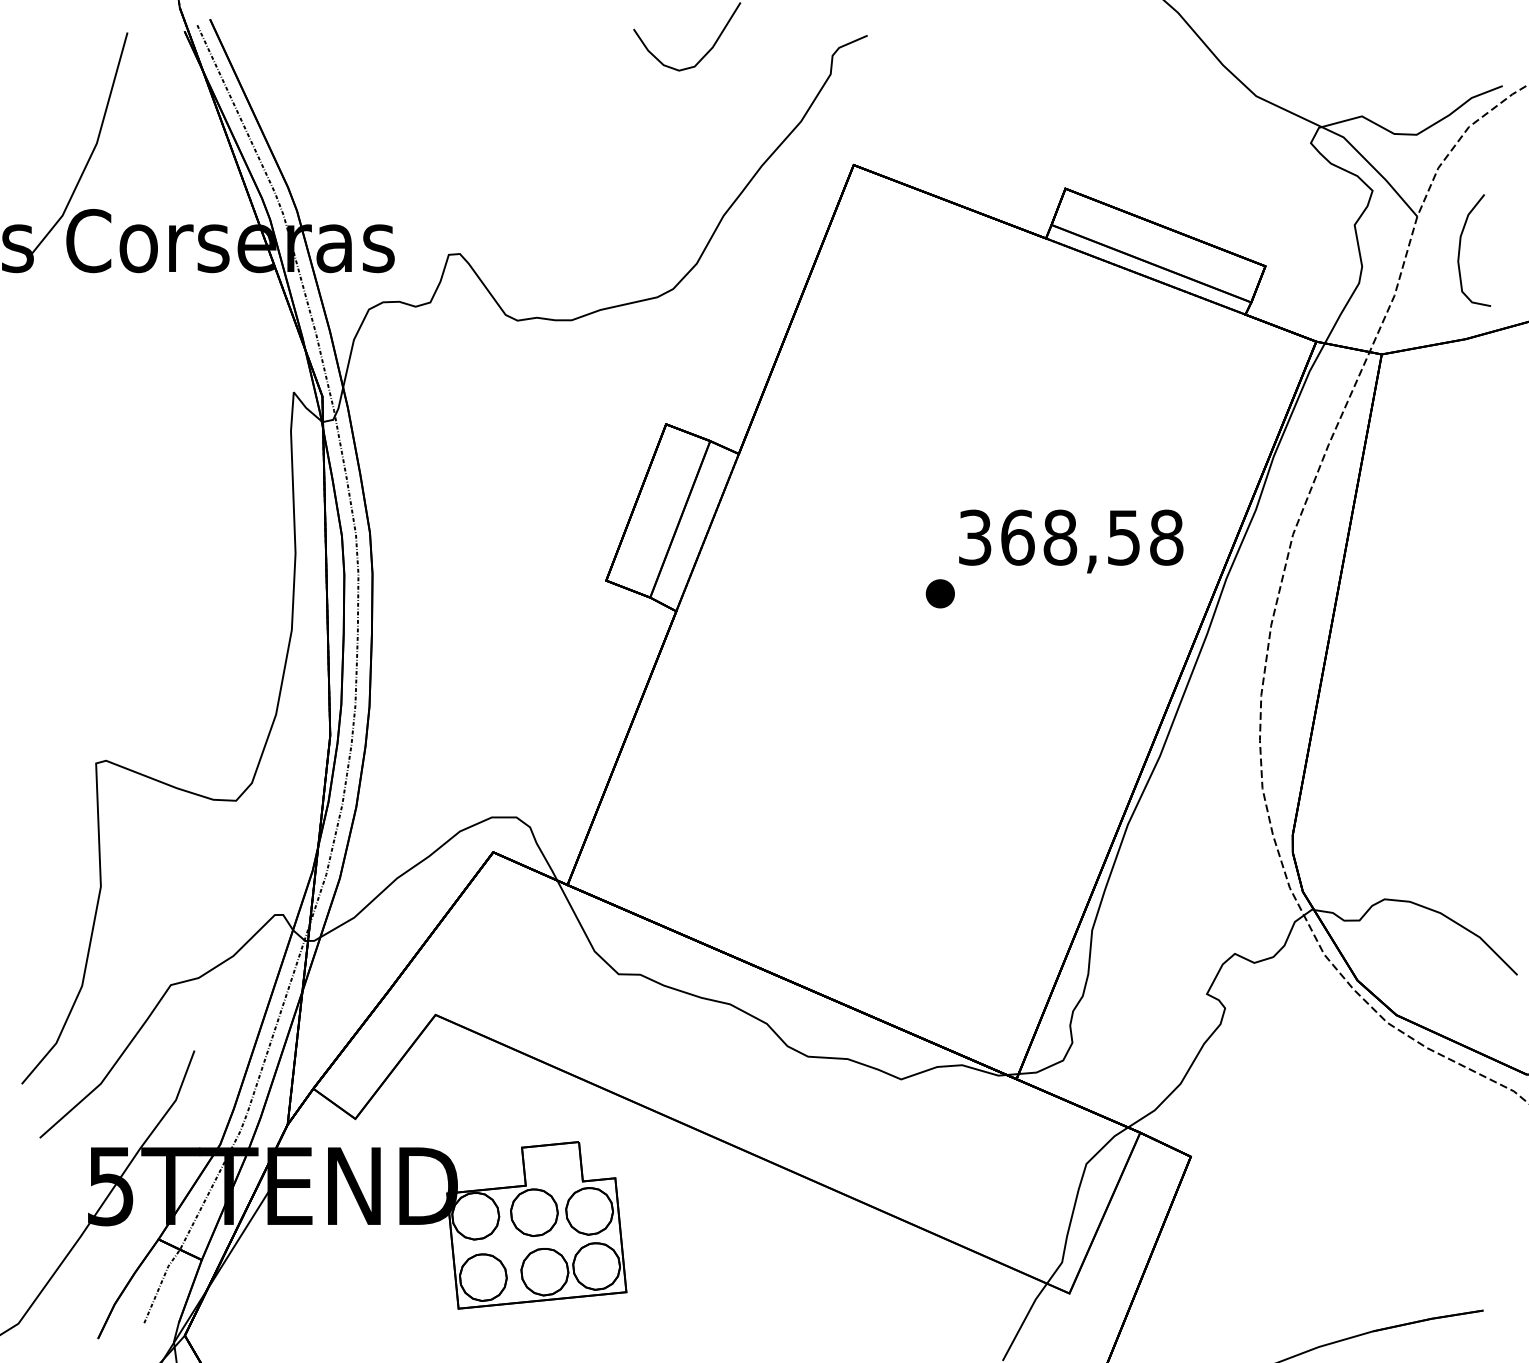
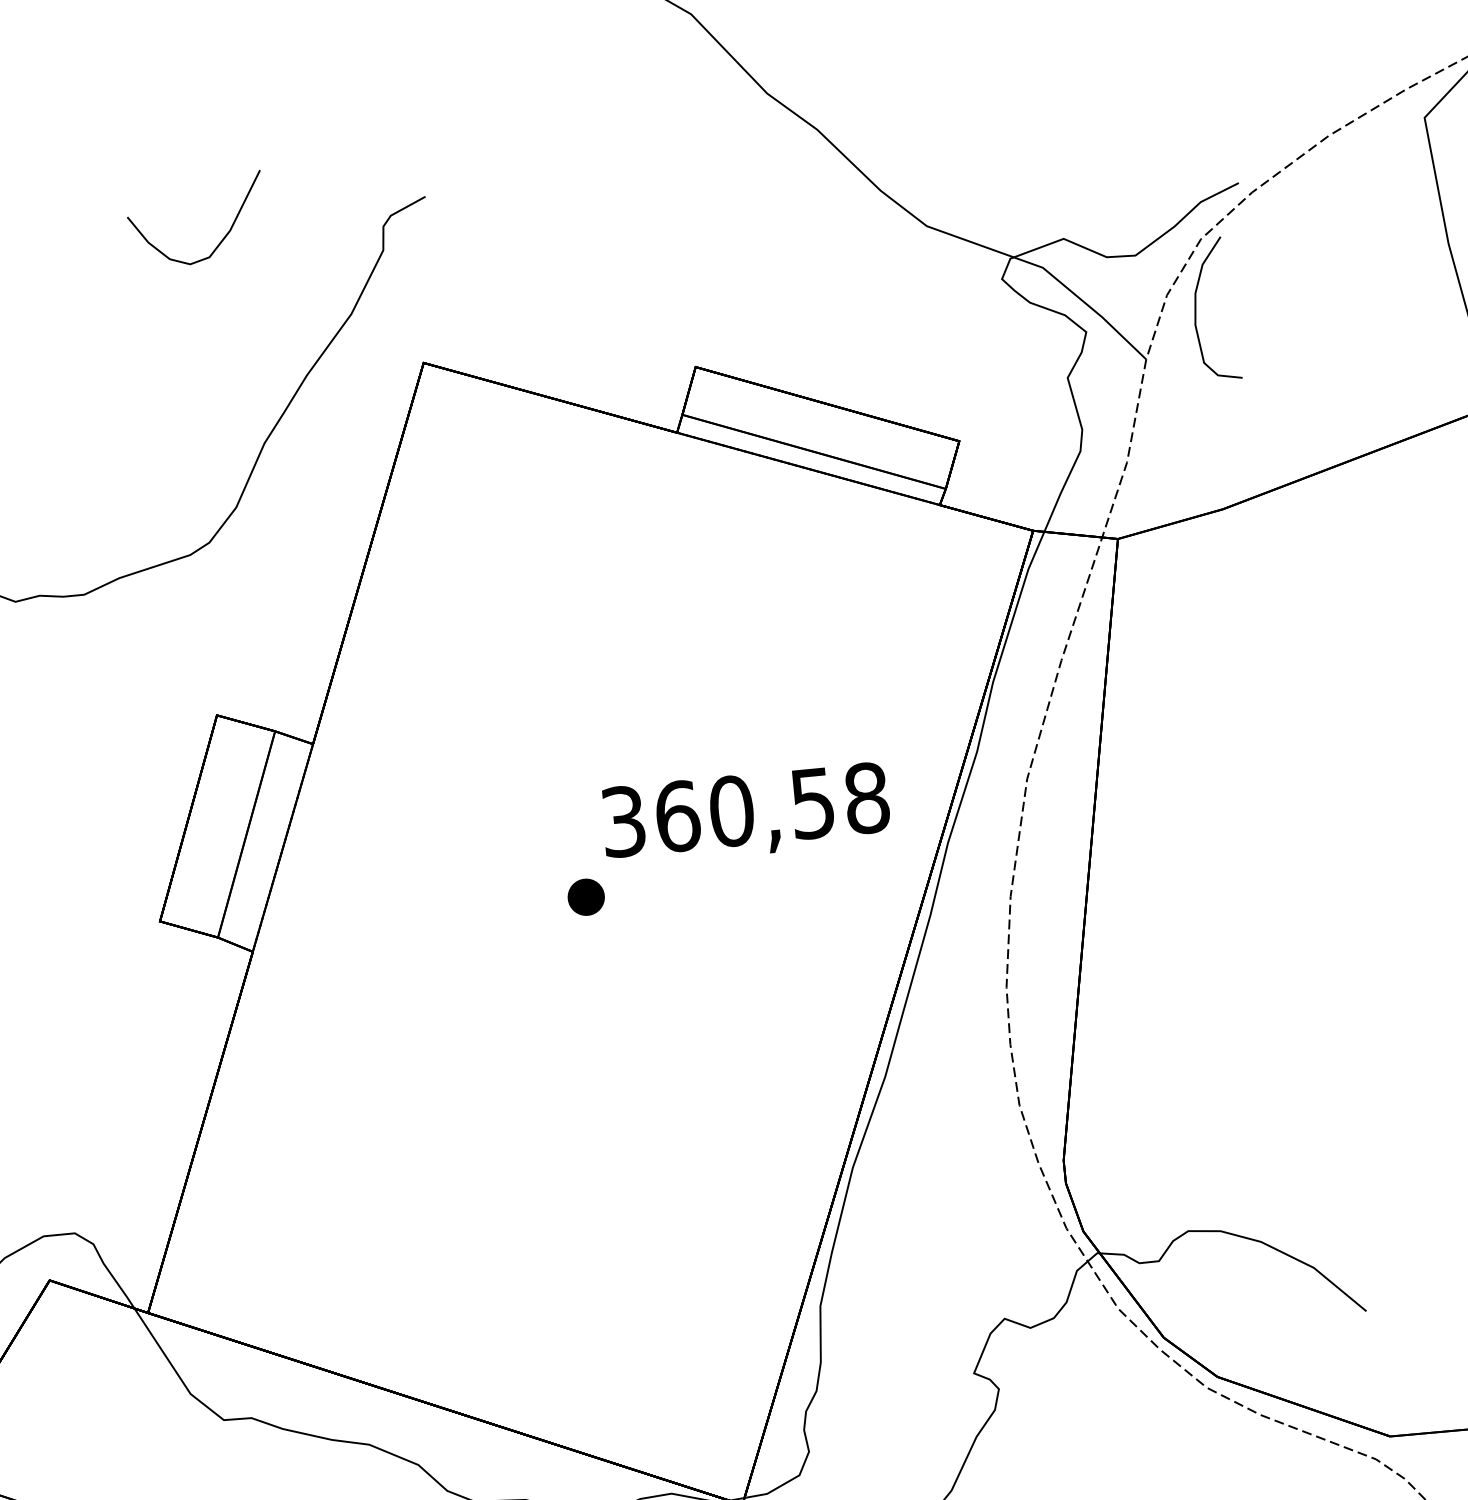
curve: (1460, 250) -> (1196, 310), moved
text: (1060, 537) -> (732, 810), 368,58 -> 360,58

